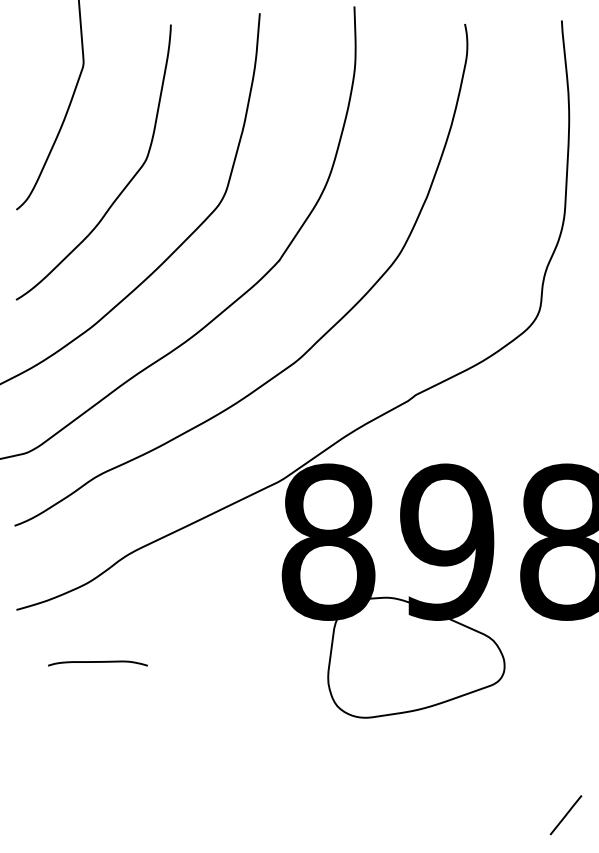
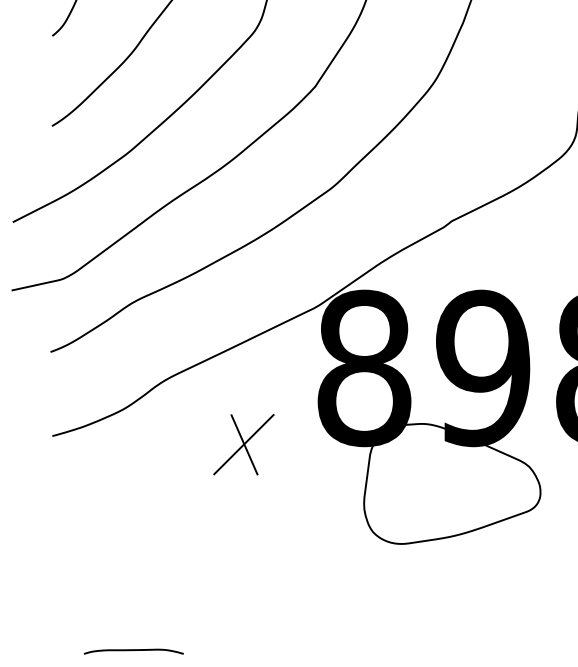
part: (207, 618) -> (243, 444), added
curve: (97, 662) -> (133, 650), moved

